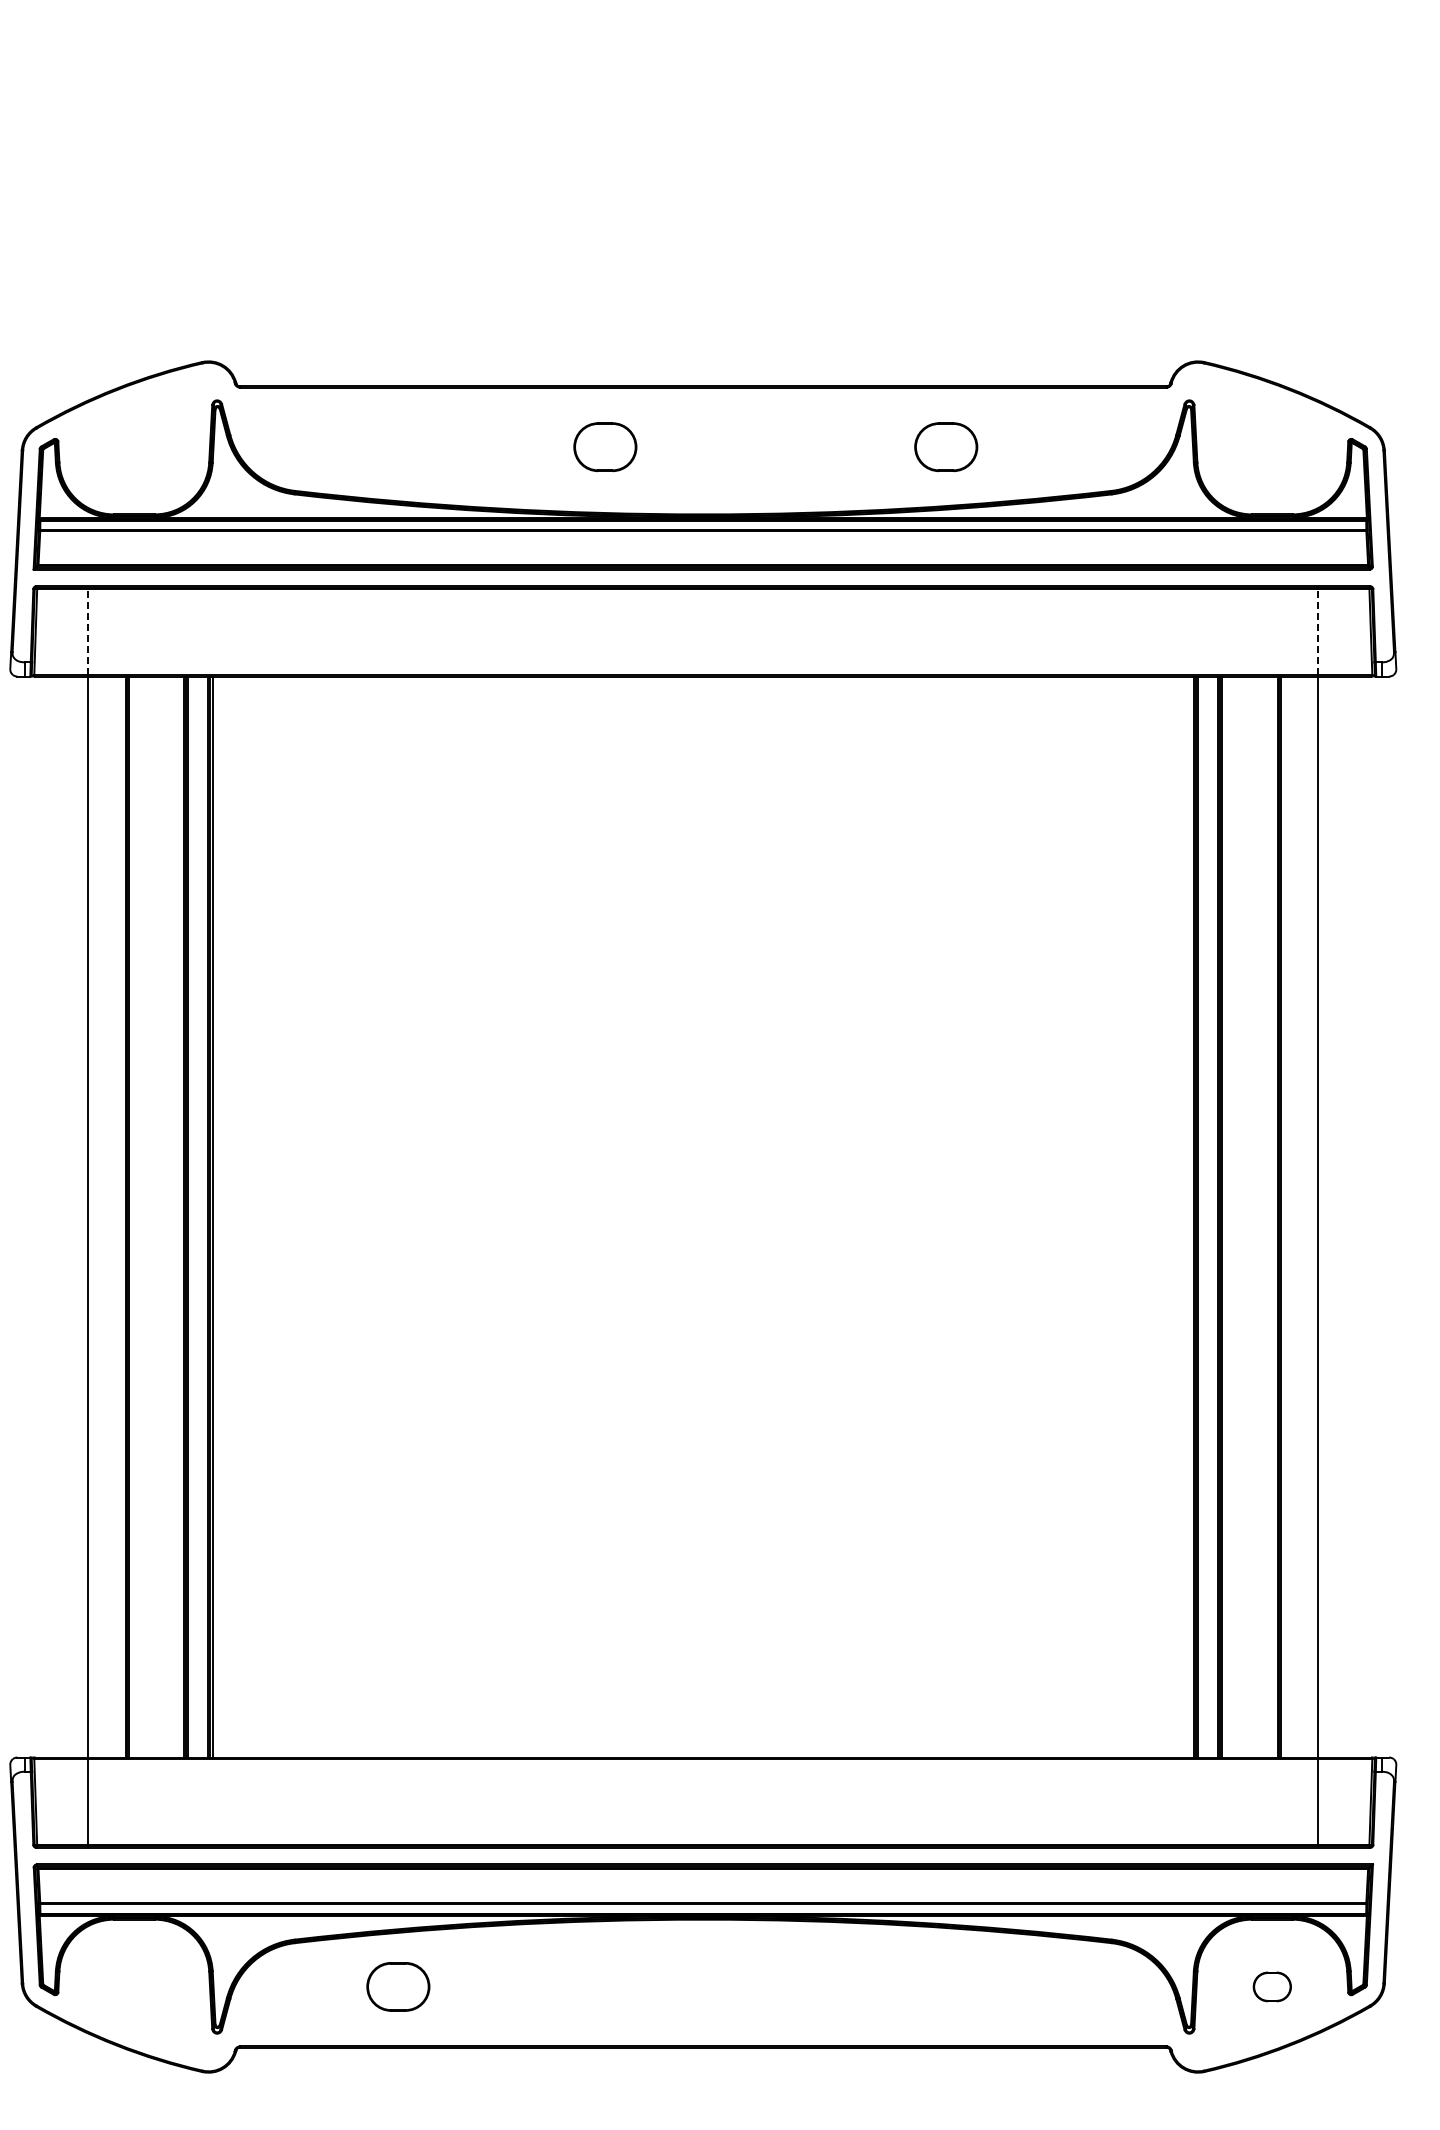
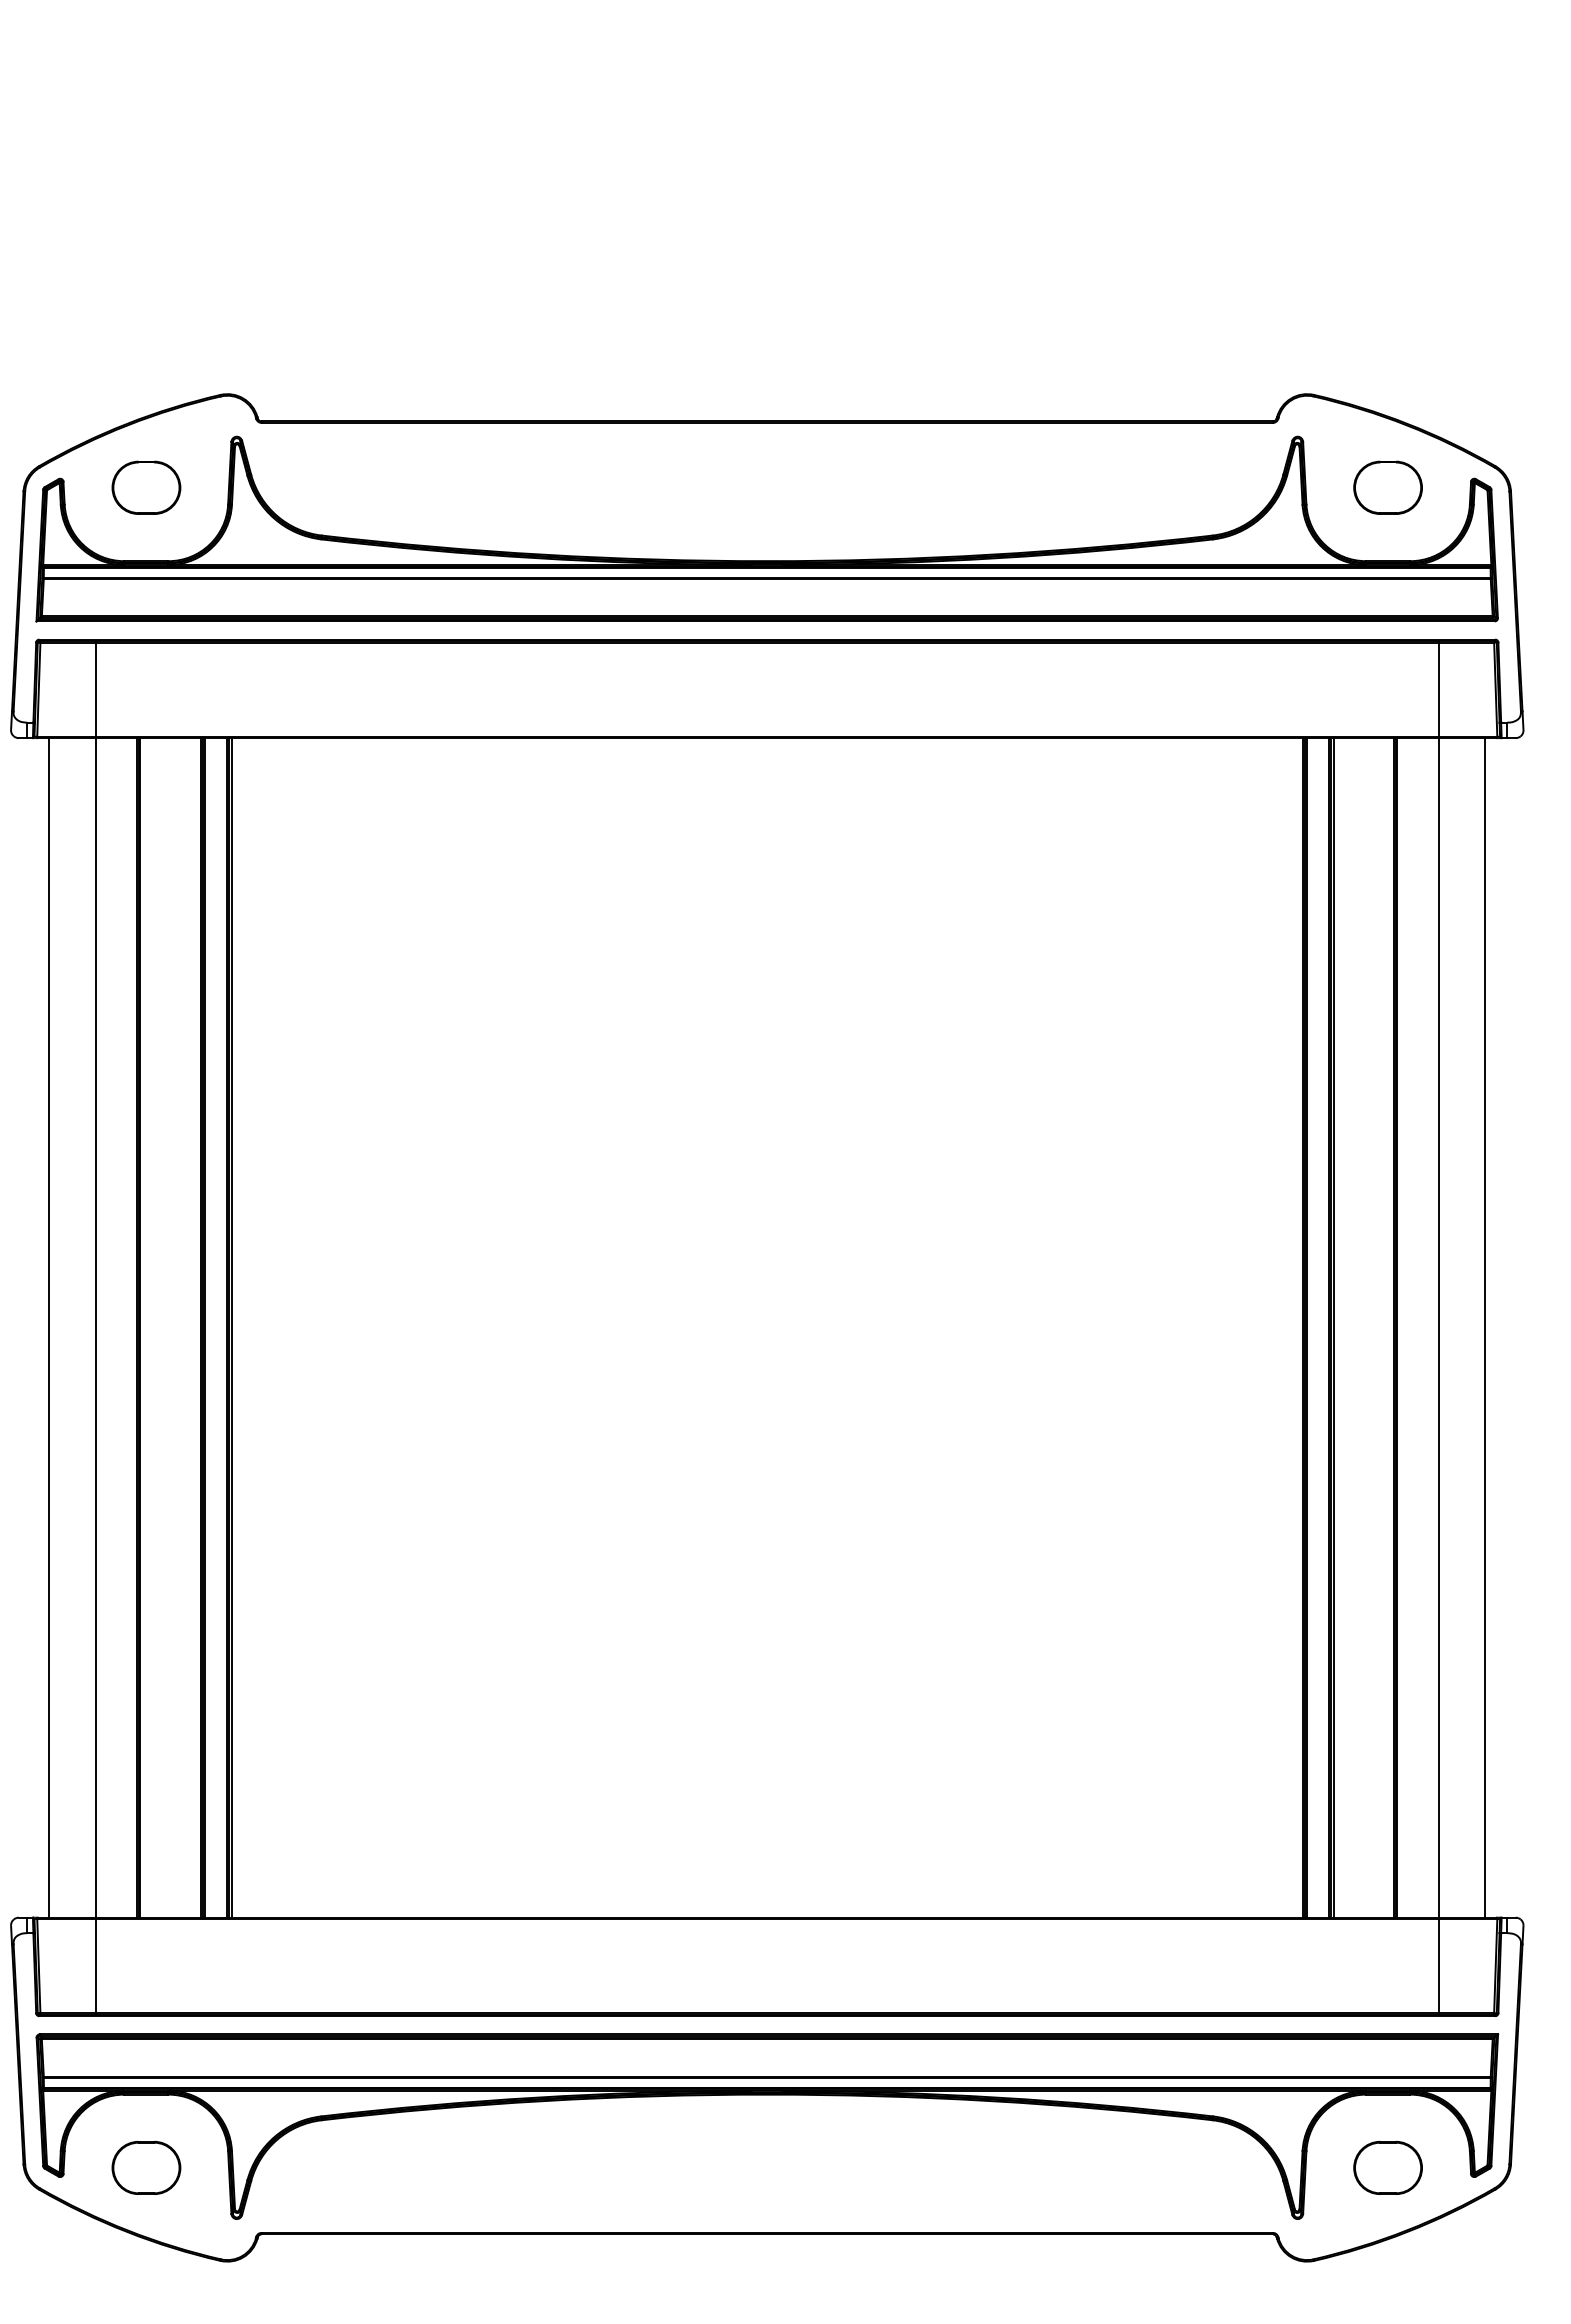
part: (605, 446) -> (146, 487), moved
part: (946, 447) -> (1388, 488), moved
line: (88, 631) -> (96, 688), dashed -> solid
line: (1318, 631) -> (1438, 688), dashed -> solid
line: (45, 1216) -> (49, 1327), added
line: (1361, 1216) -> (1485, 1327), added
part: (398, 1986) -> (146, 2167), moved
part: (1272, 1986) -> (1388, 2167), size x1.67

